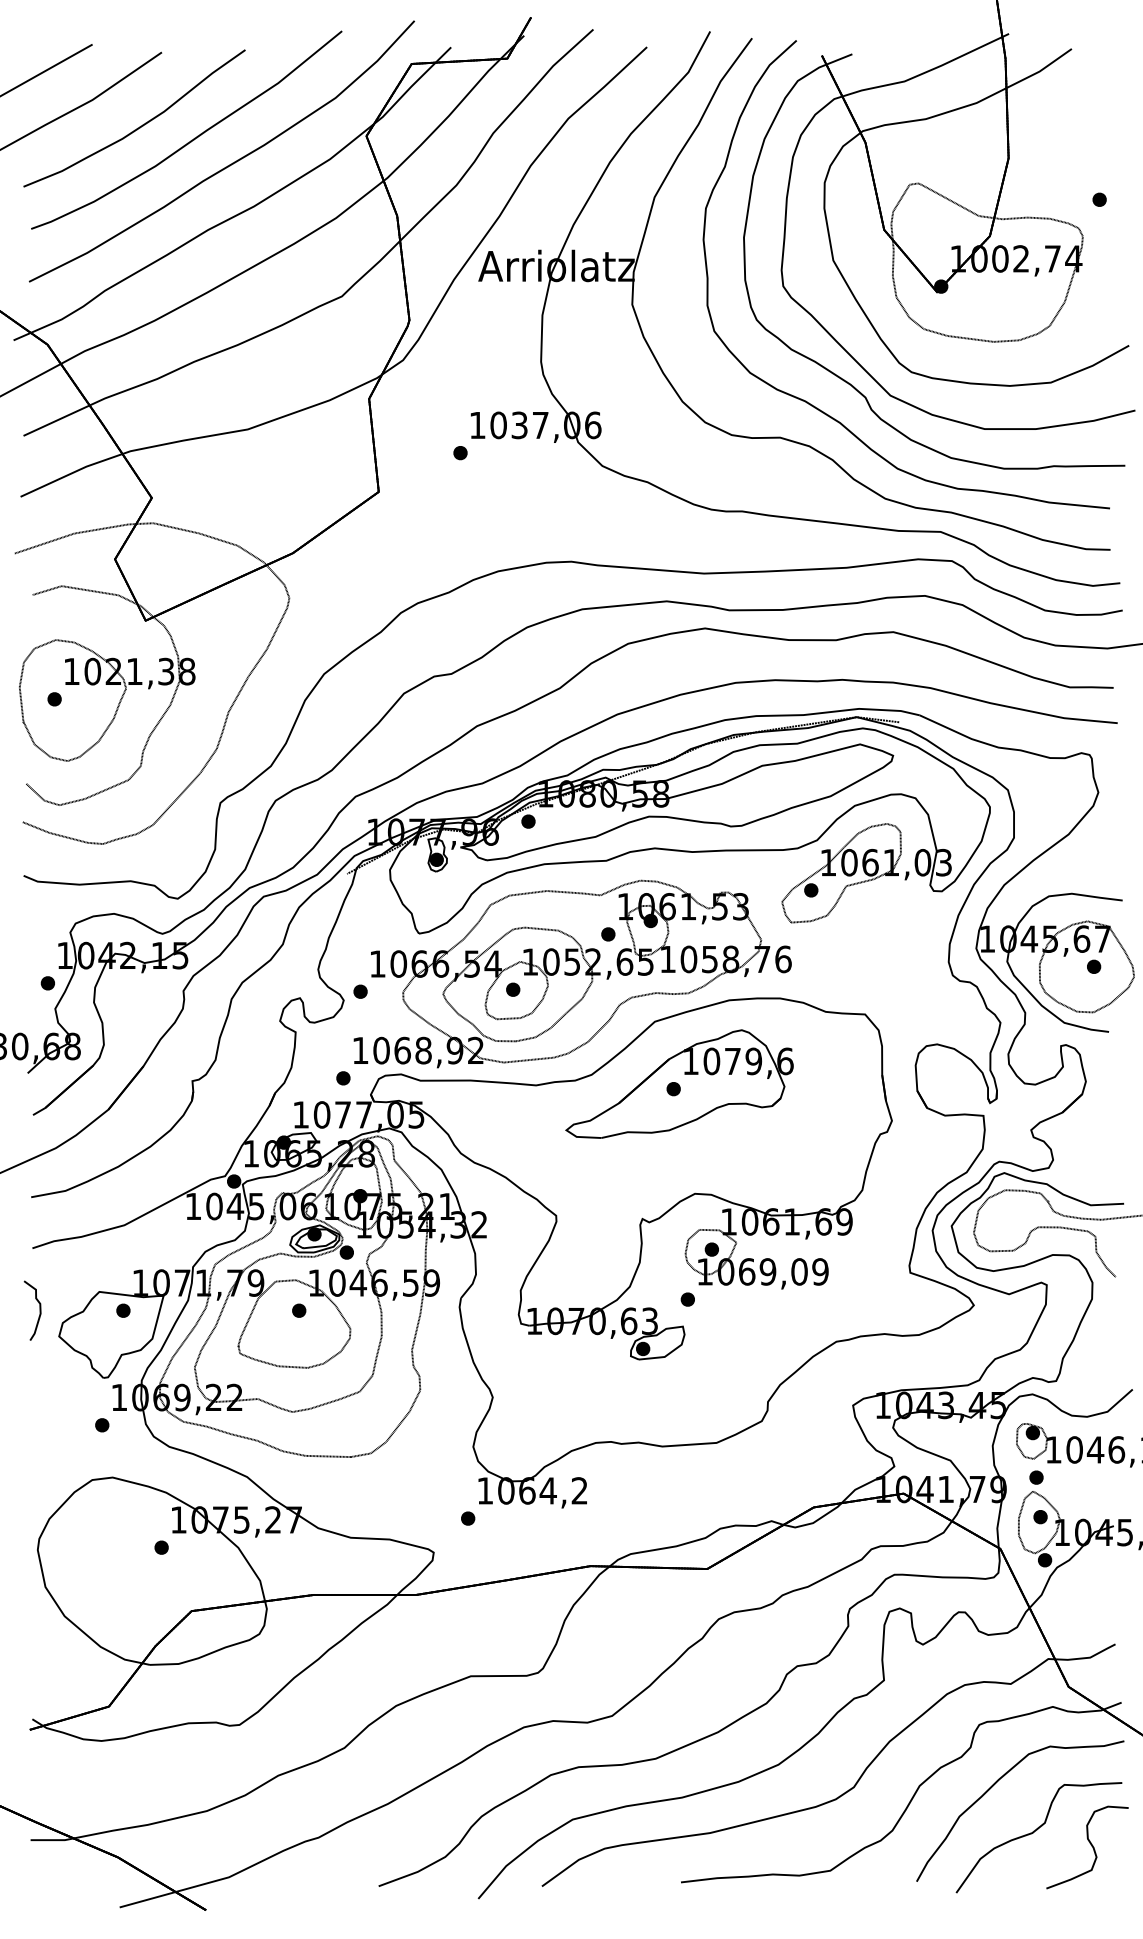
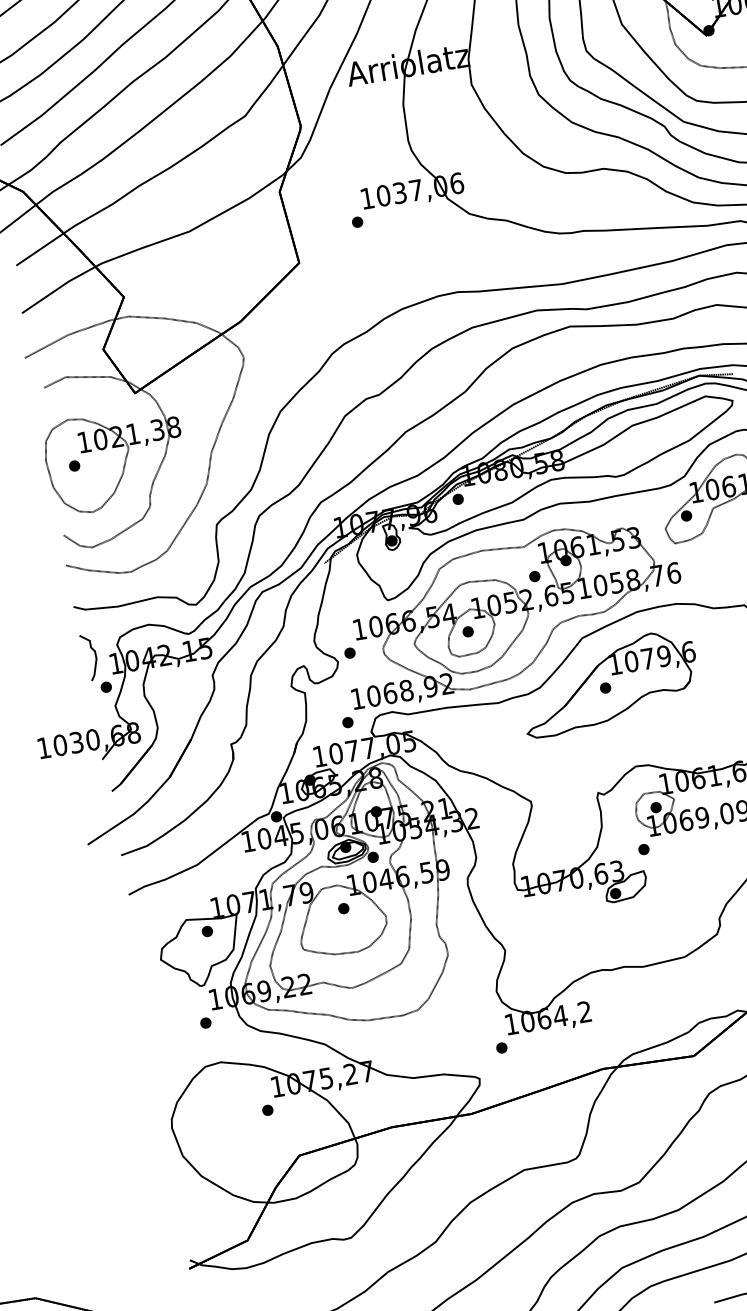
curve: (39, 1310) -> (95, 656), moved

